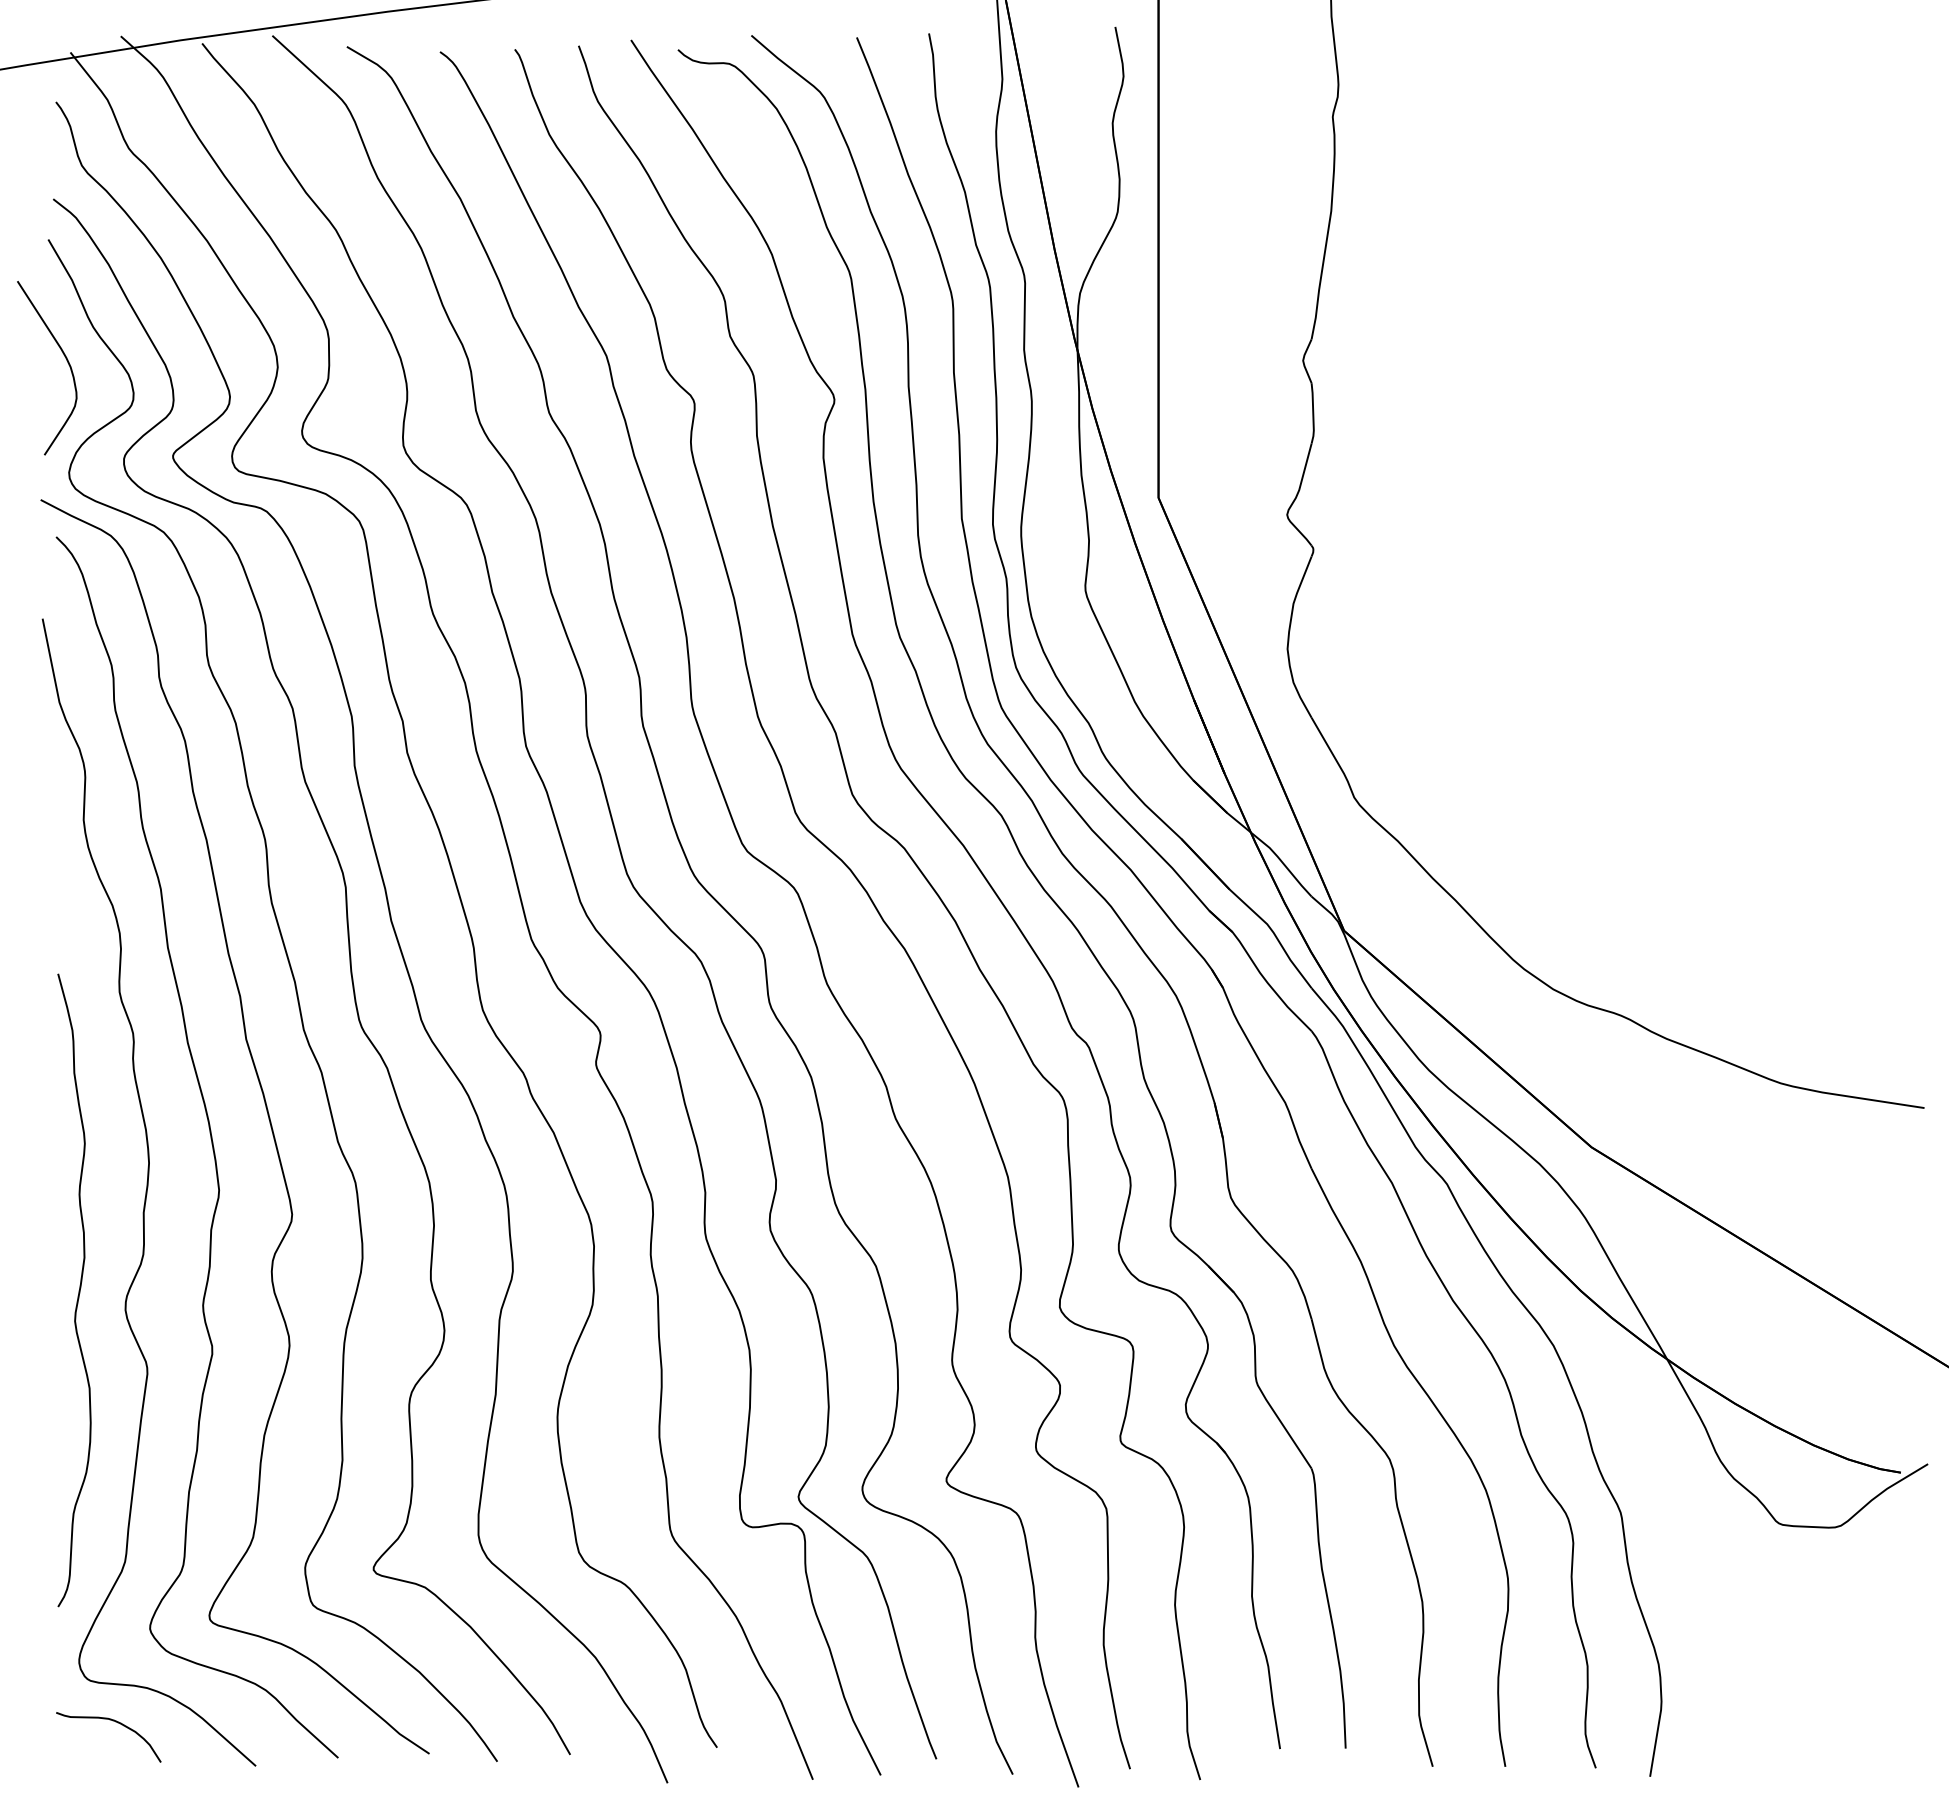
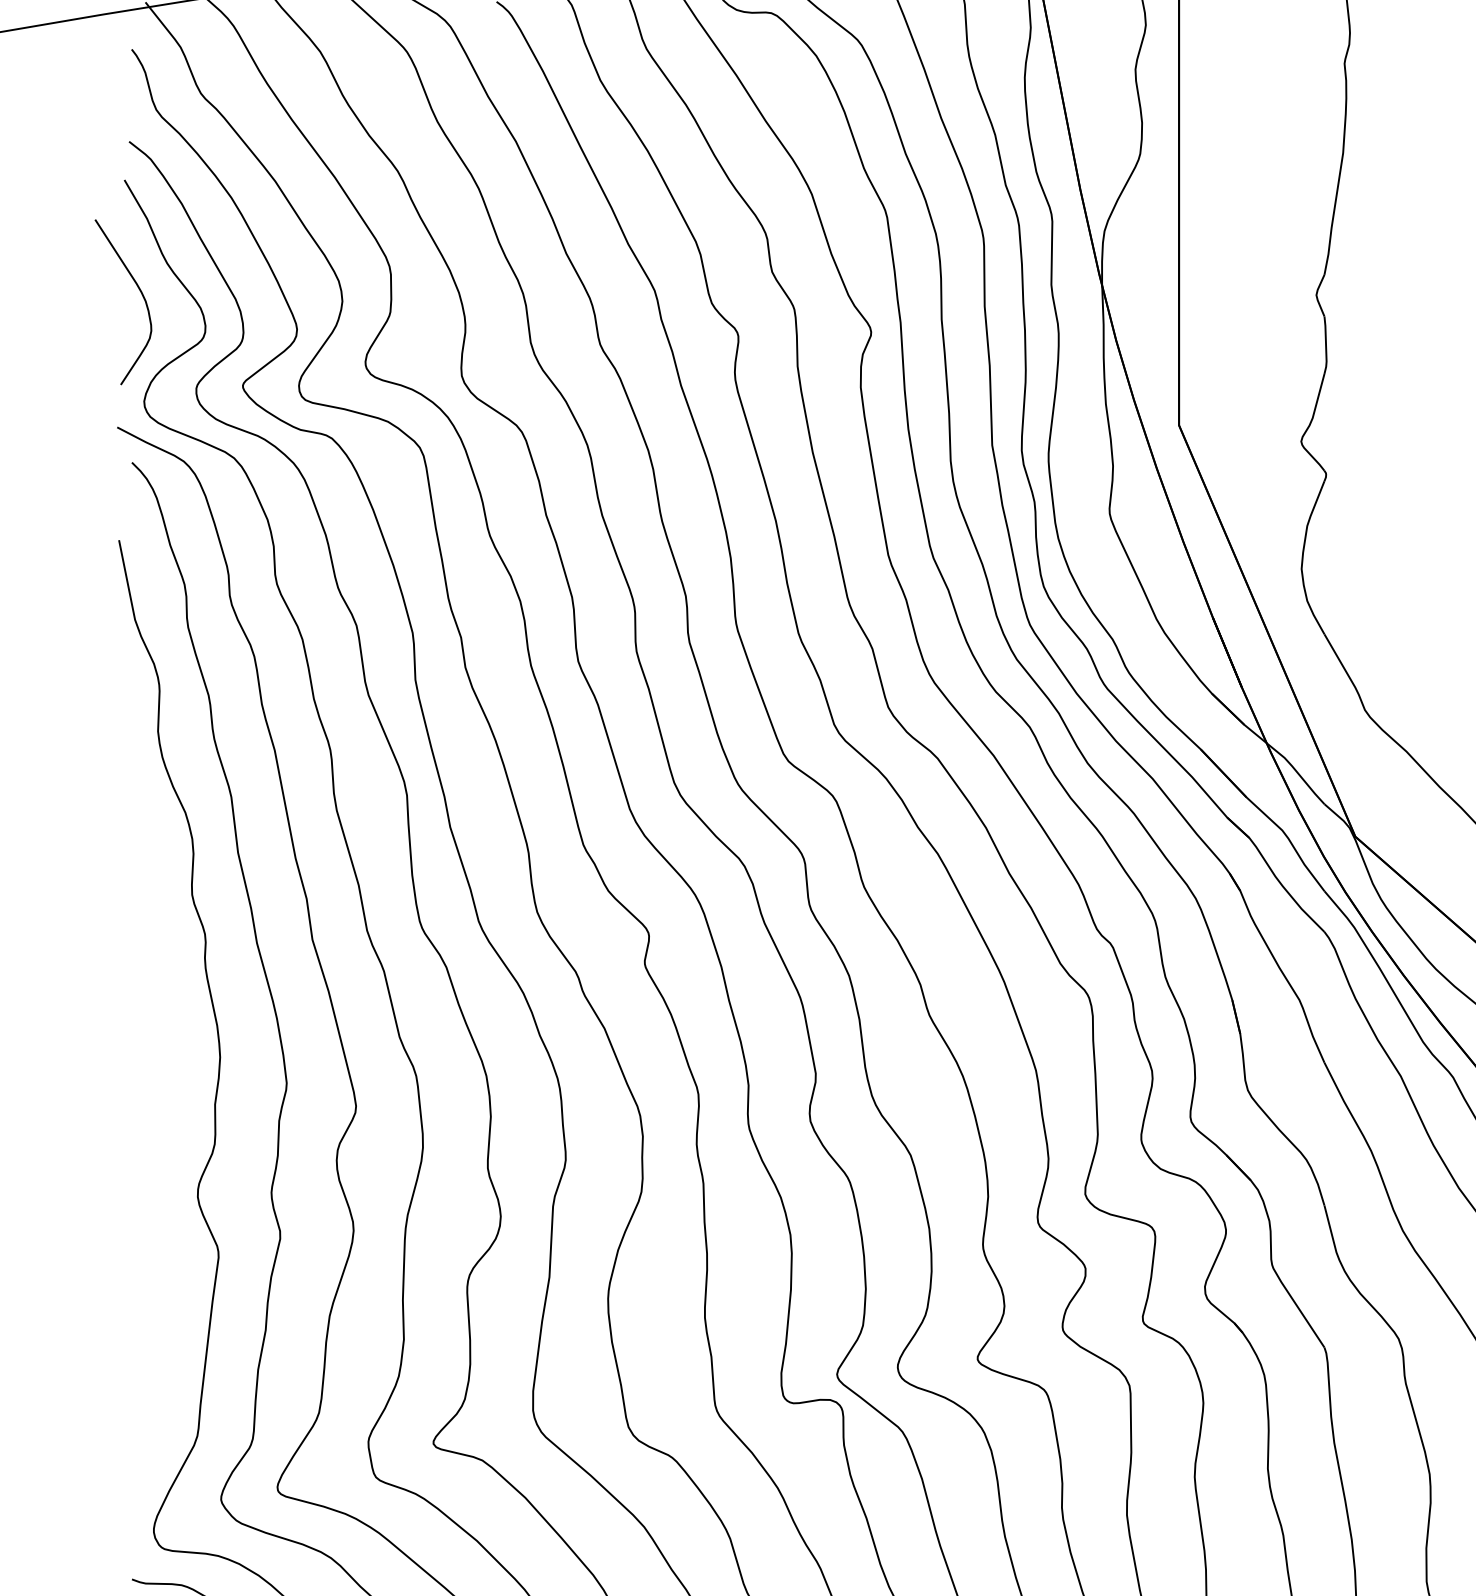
curve: (78, 1290) -> (153, 1178), removed

